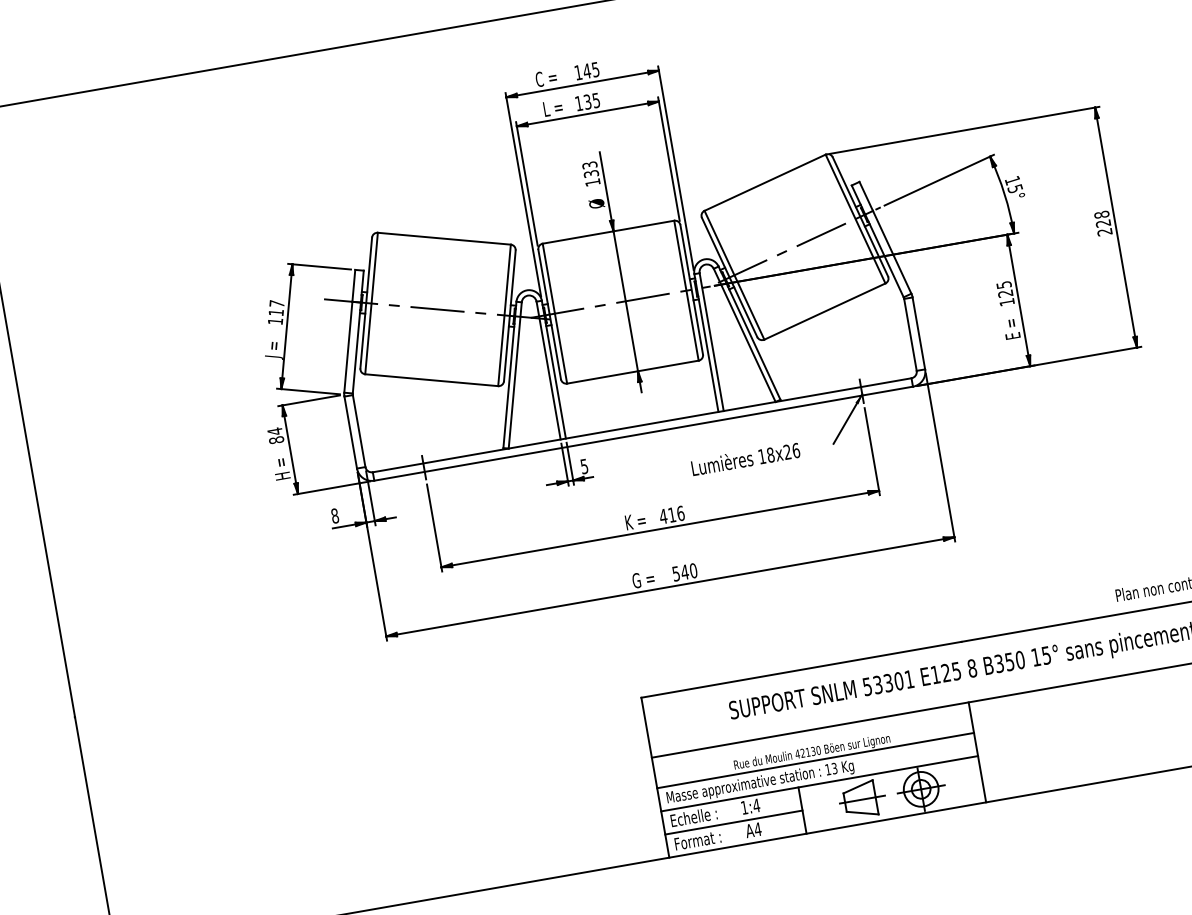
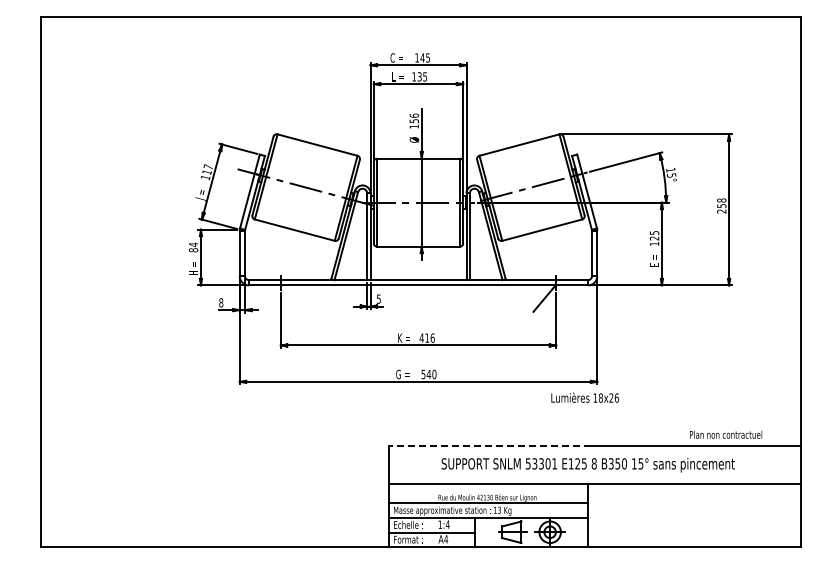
text: (589, 168) -> (413, 117), 133 -> 156
text: (1102, 222) -> (721, 205), 228 -> 258
text: (744, 458) -> (584, 397), moved
line: (801, 669) -> (489, 446), solid -> dashed

